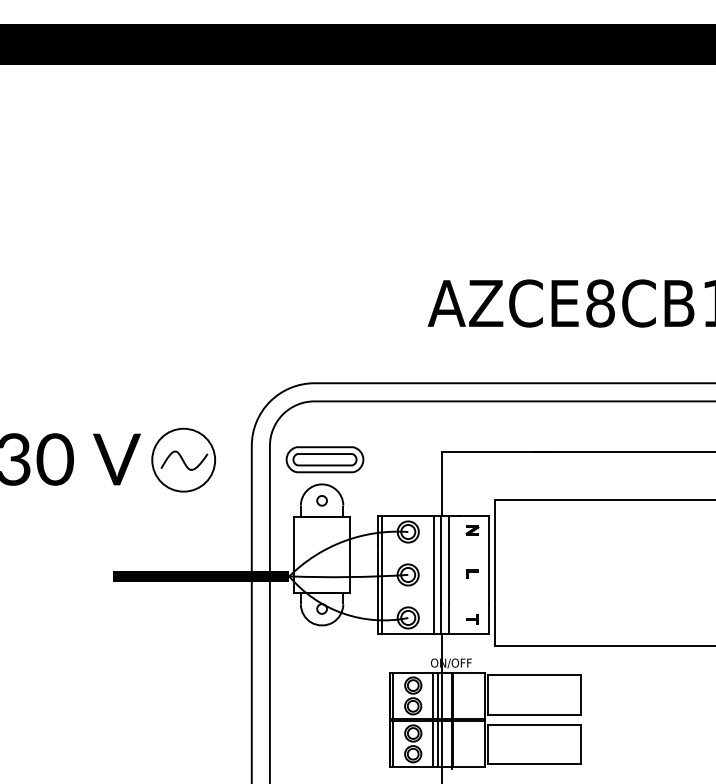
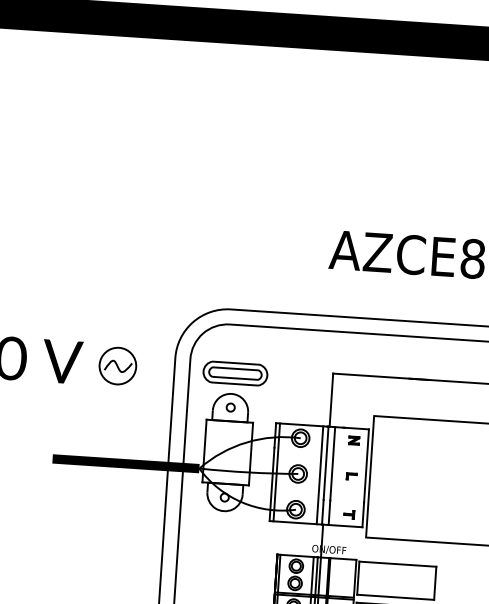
part: (183, 459) -> (117, 365), size x0.7

